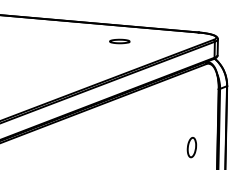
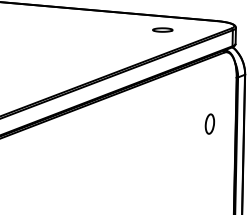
part: (119, 40) -> (162, 29), moved
part: (191, 146) -> (209, 123), moved

